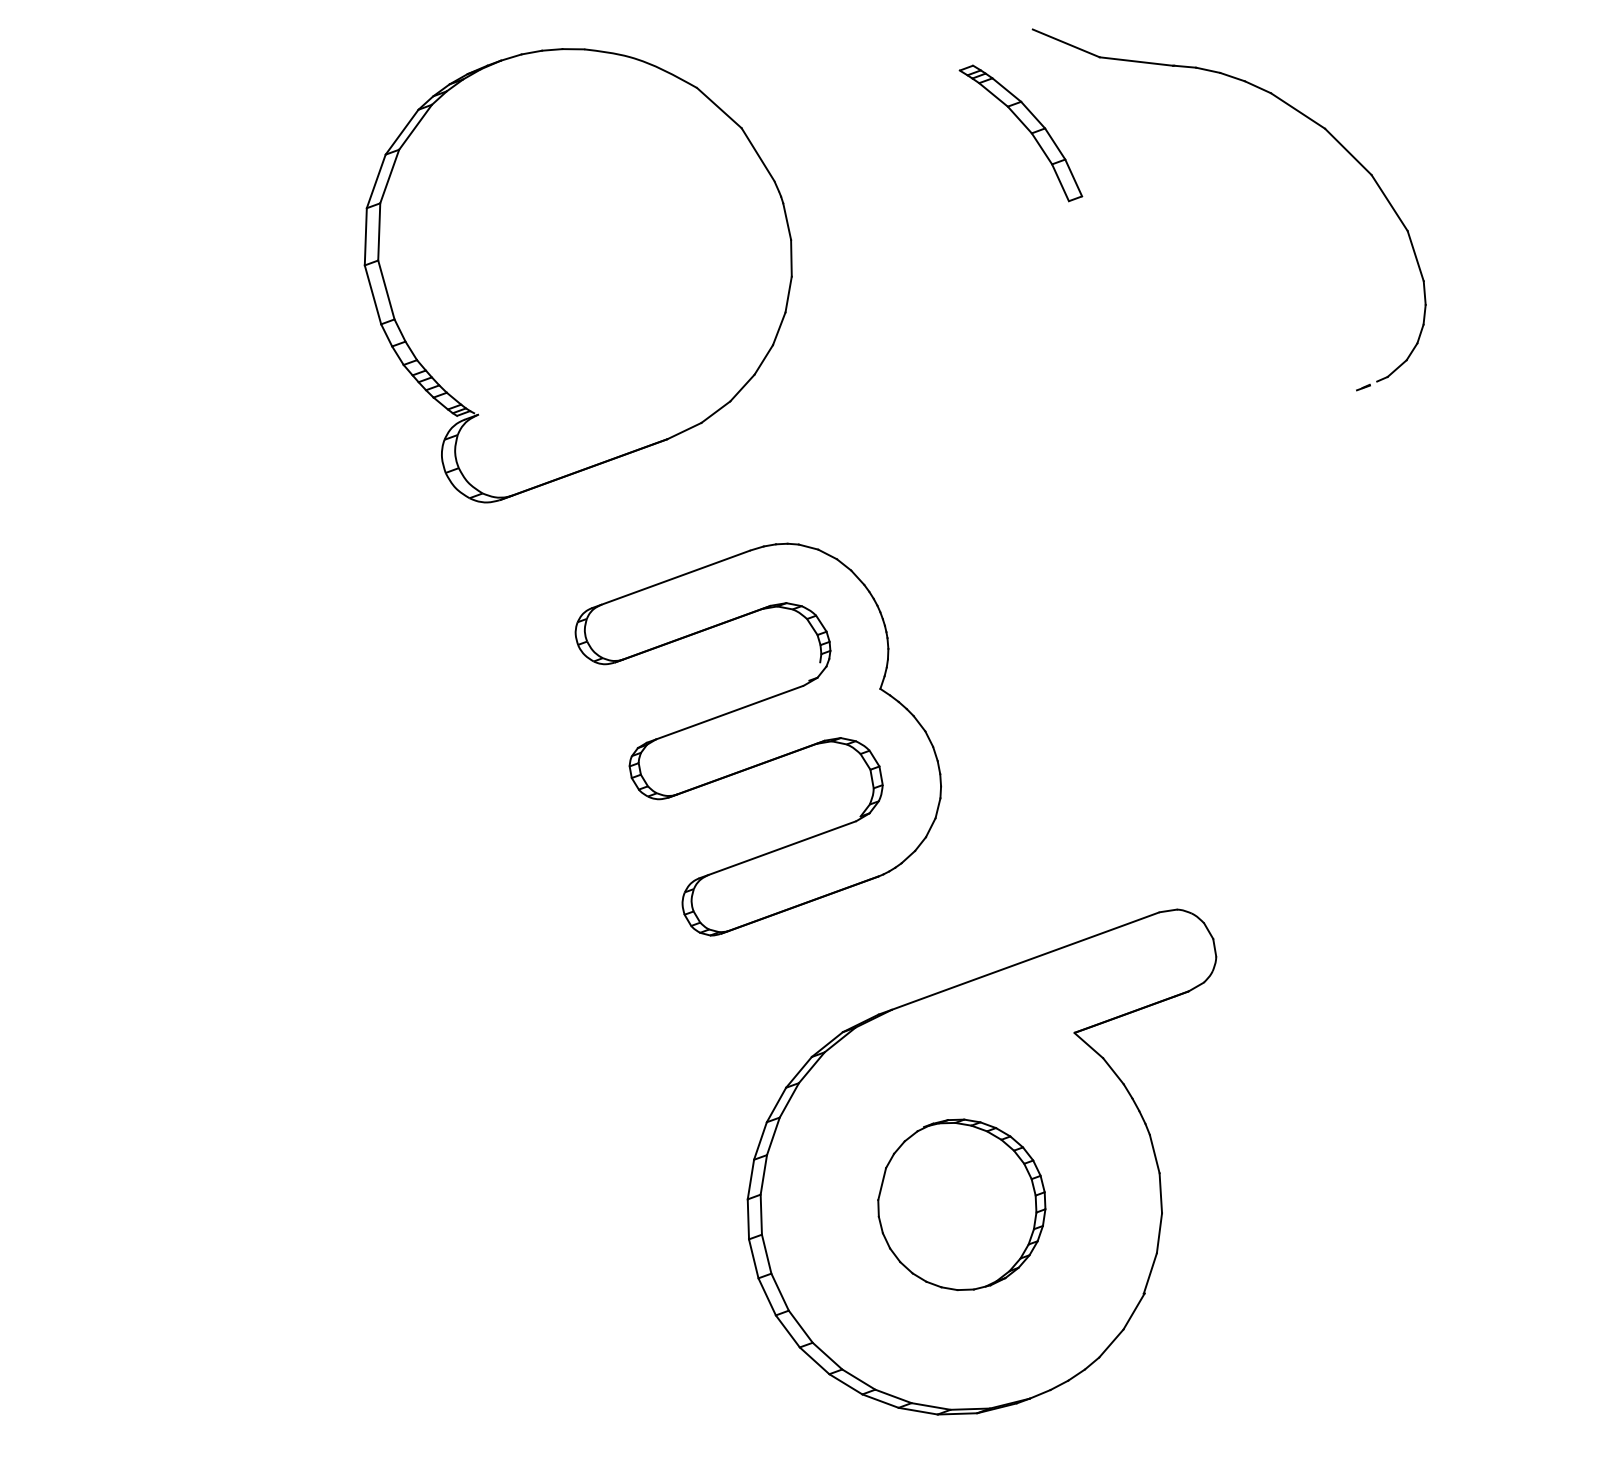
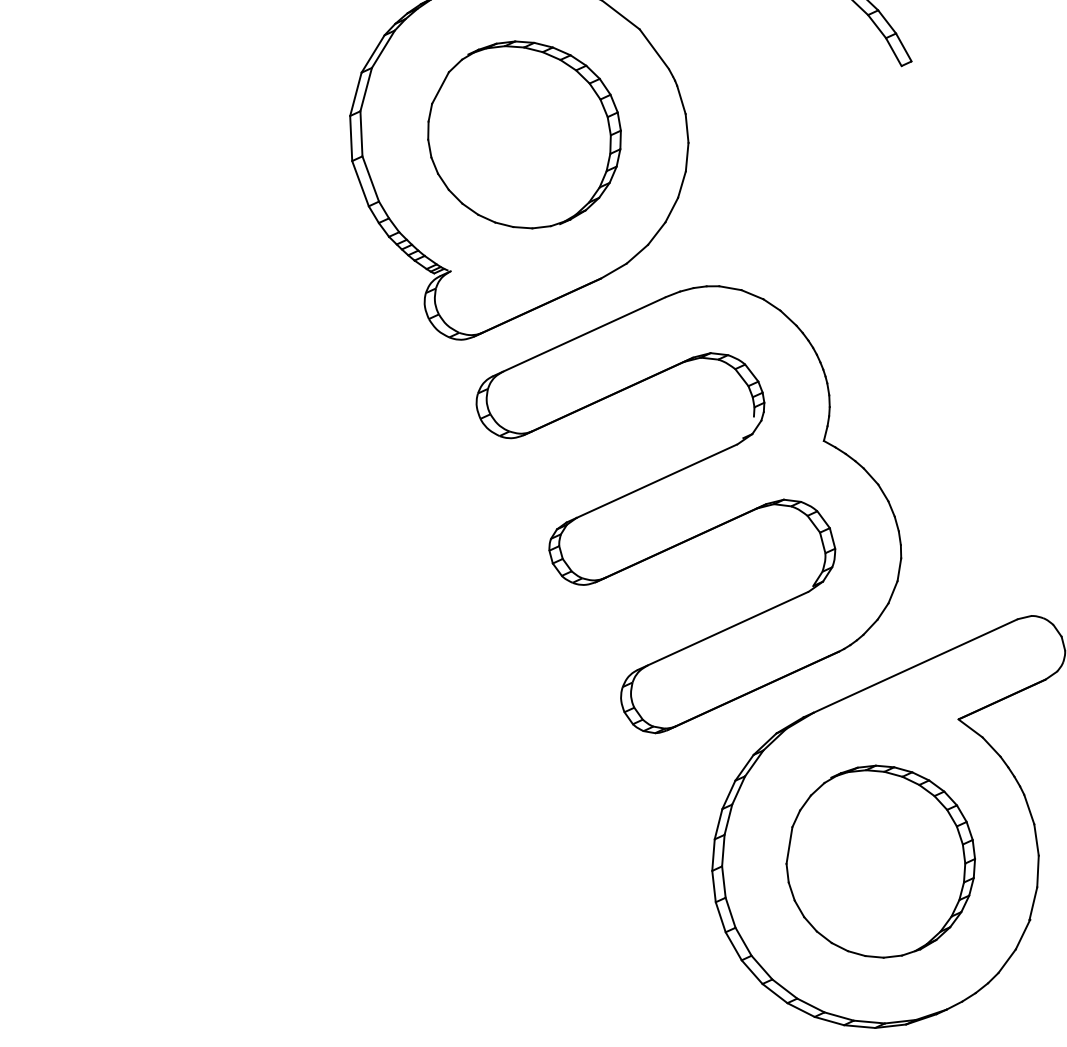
part: (585, 249) -> (524, 134), added
part: (758, 739) -> (691, 508), size x1.43
part: (961, 1204) -> (880, 861), size x1.43

